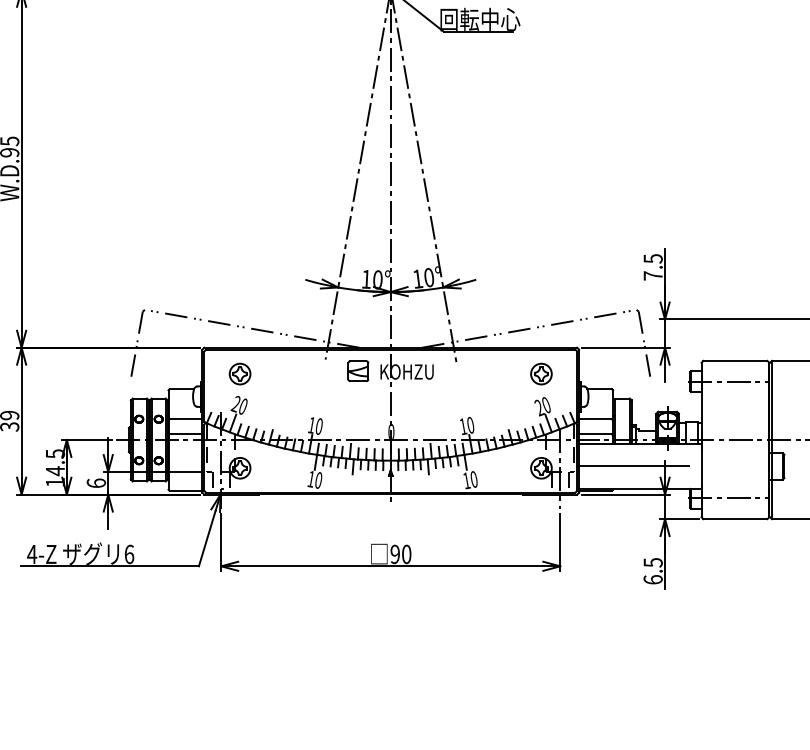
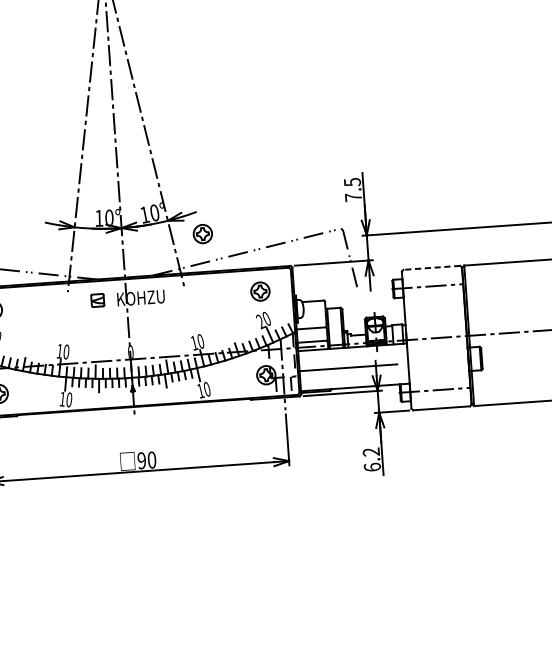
part: (481, 304) -> (202, 233), added
line: (734, 360) -> (431, 267), solid -> dashed
part: (358, 371) -> (97, 300), size x0.7
text: (652, 562) -> (370, 451), 6.5 -> 6.2

